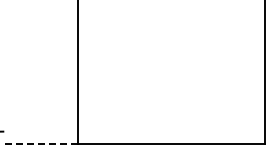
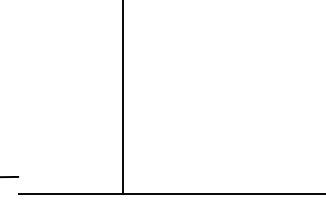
line: (40, 144) -> (69, 194), dashed -> solid

